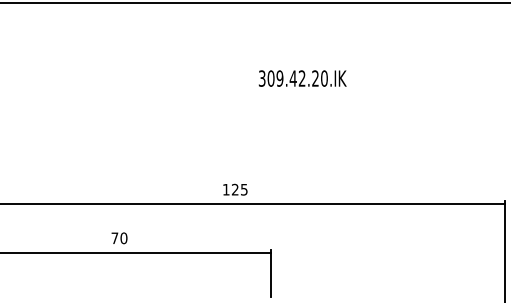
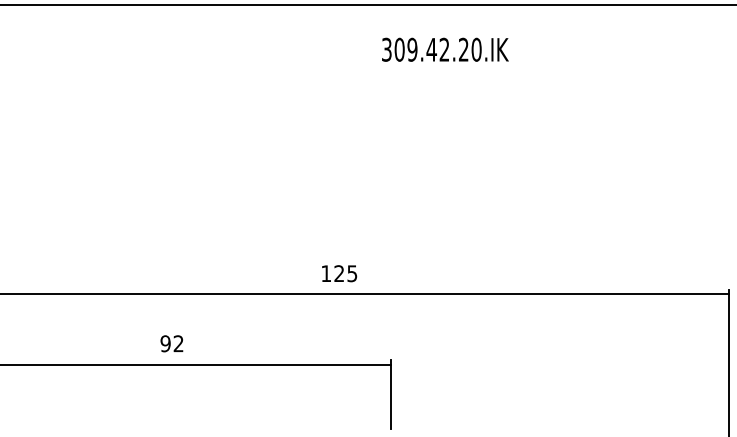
text: (302, 78) -> (444, 49), moved
text: (119, 238) -> (172, 344), 70 -> 92

